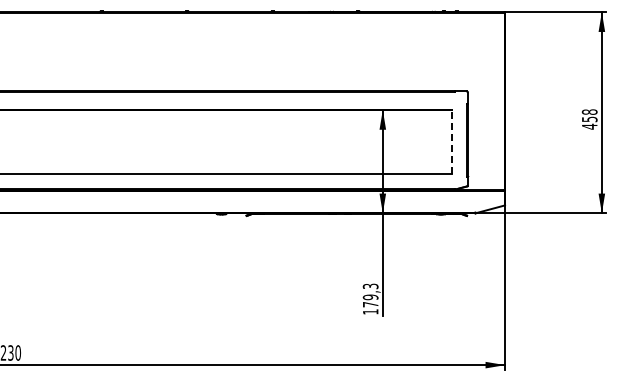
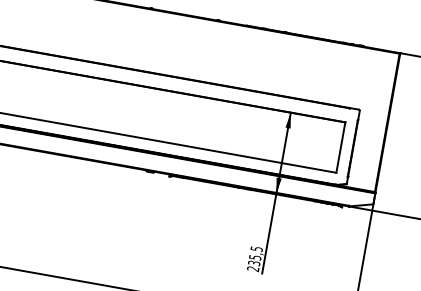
line: (452, 141) -> (340, 147), dashed -> solid
text: (370, 298) -> (254, 258), 179,3 -> 235,5

